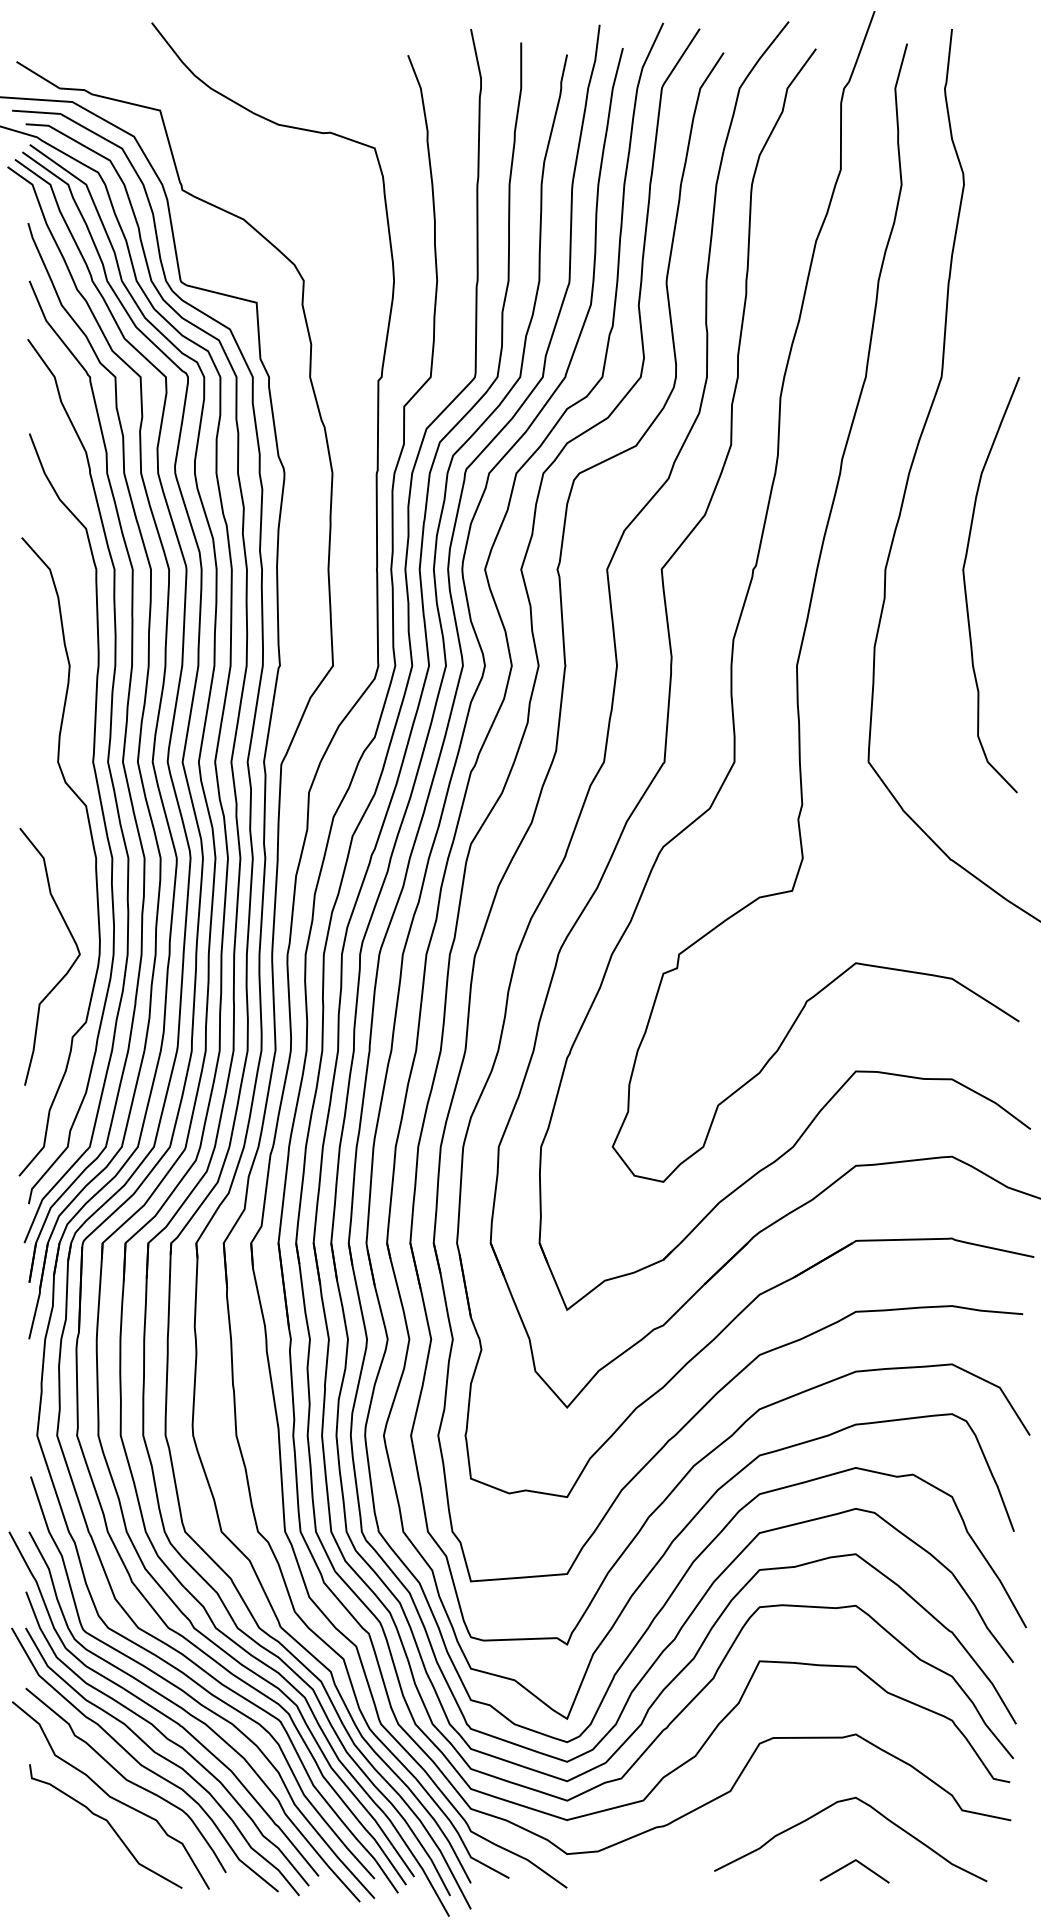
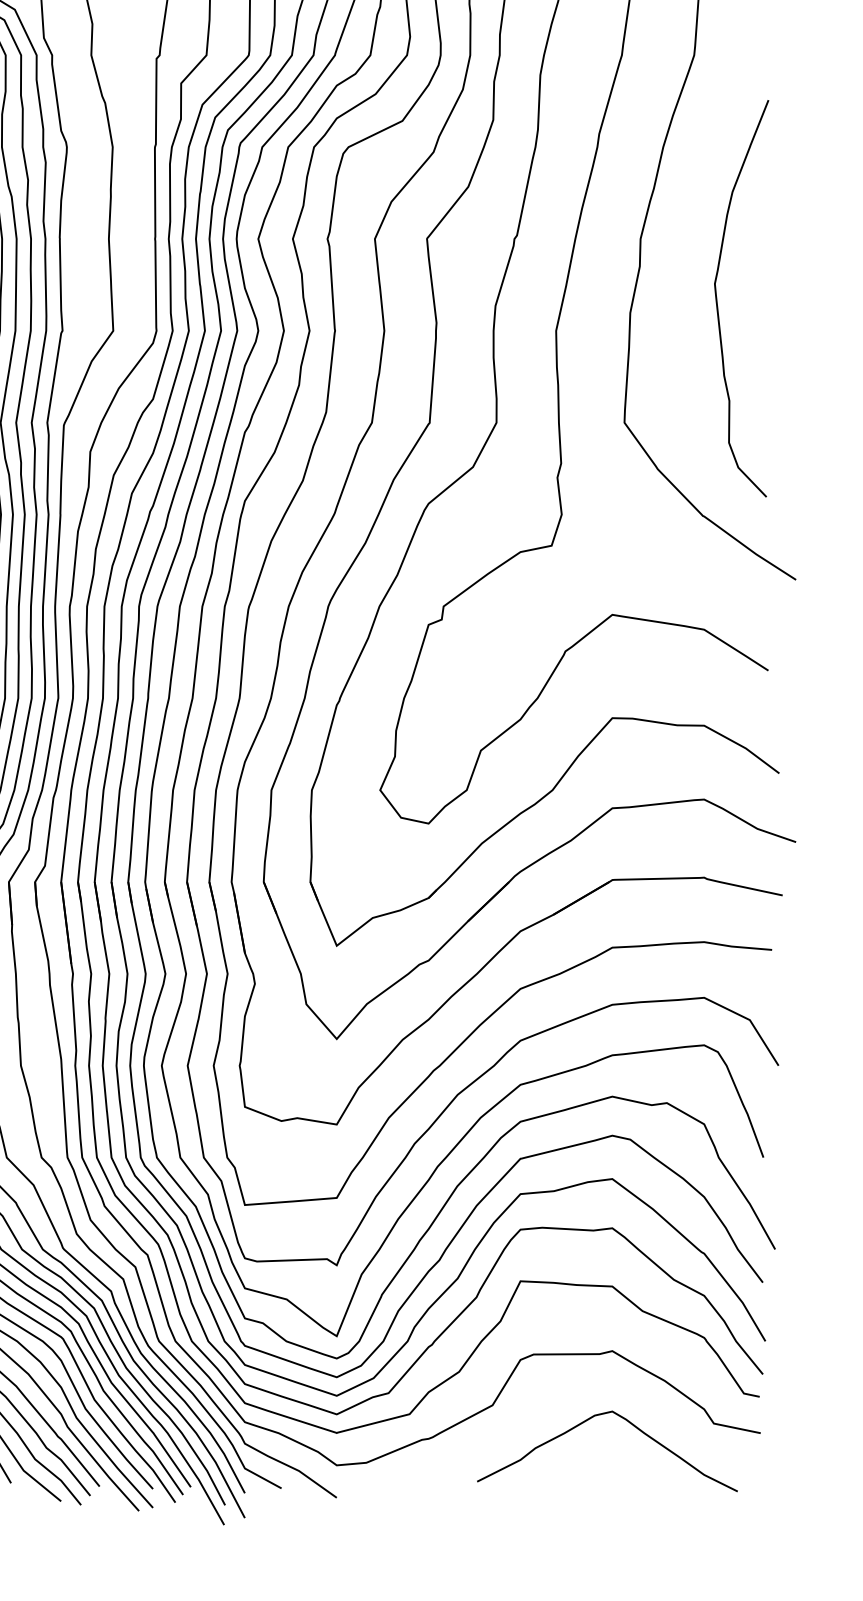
curve: (966, 589) -> (718, 302), moved
line: (850, 1864) -> (607, 1475), removed

